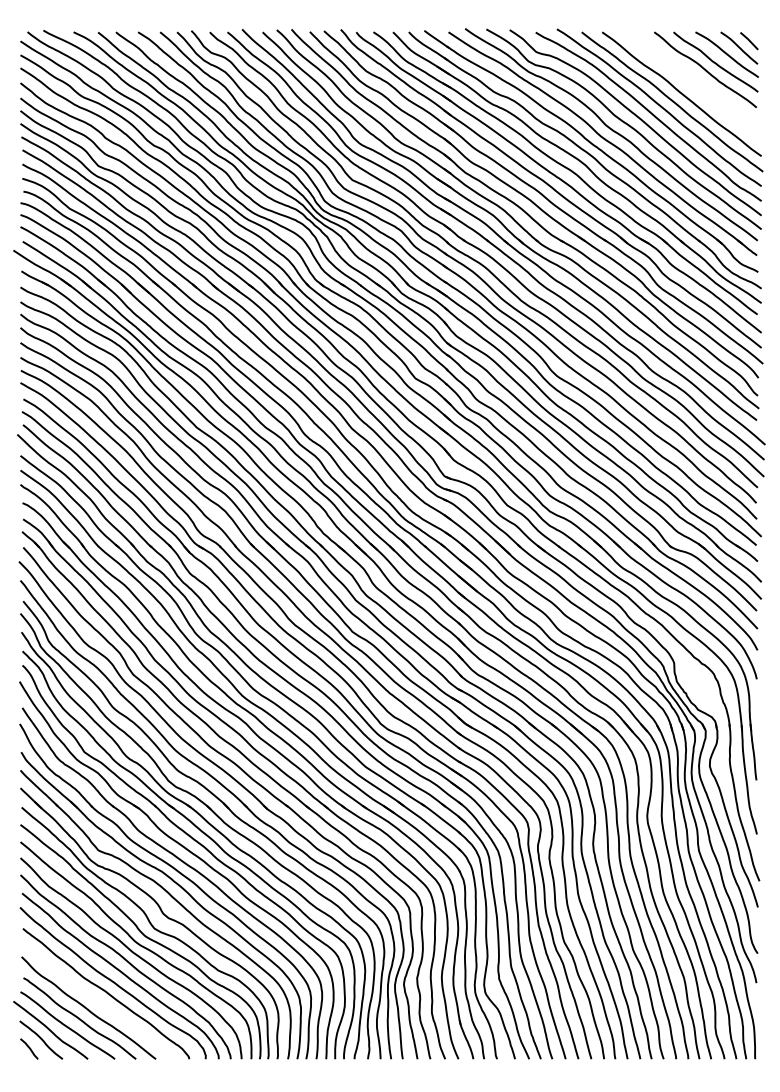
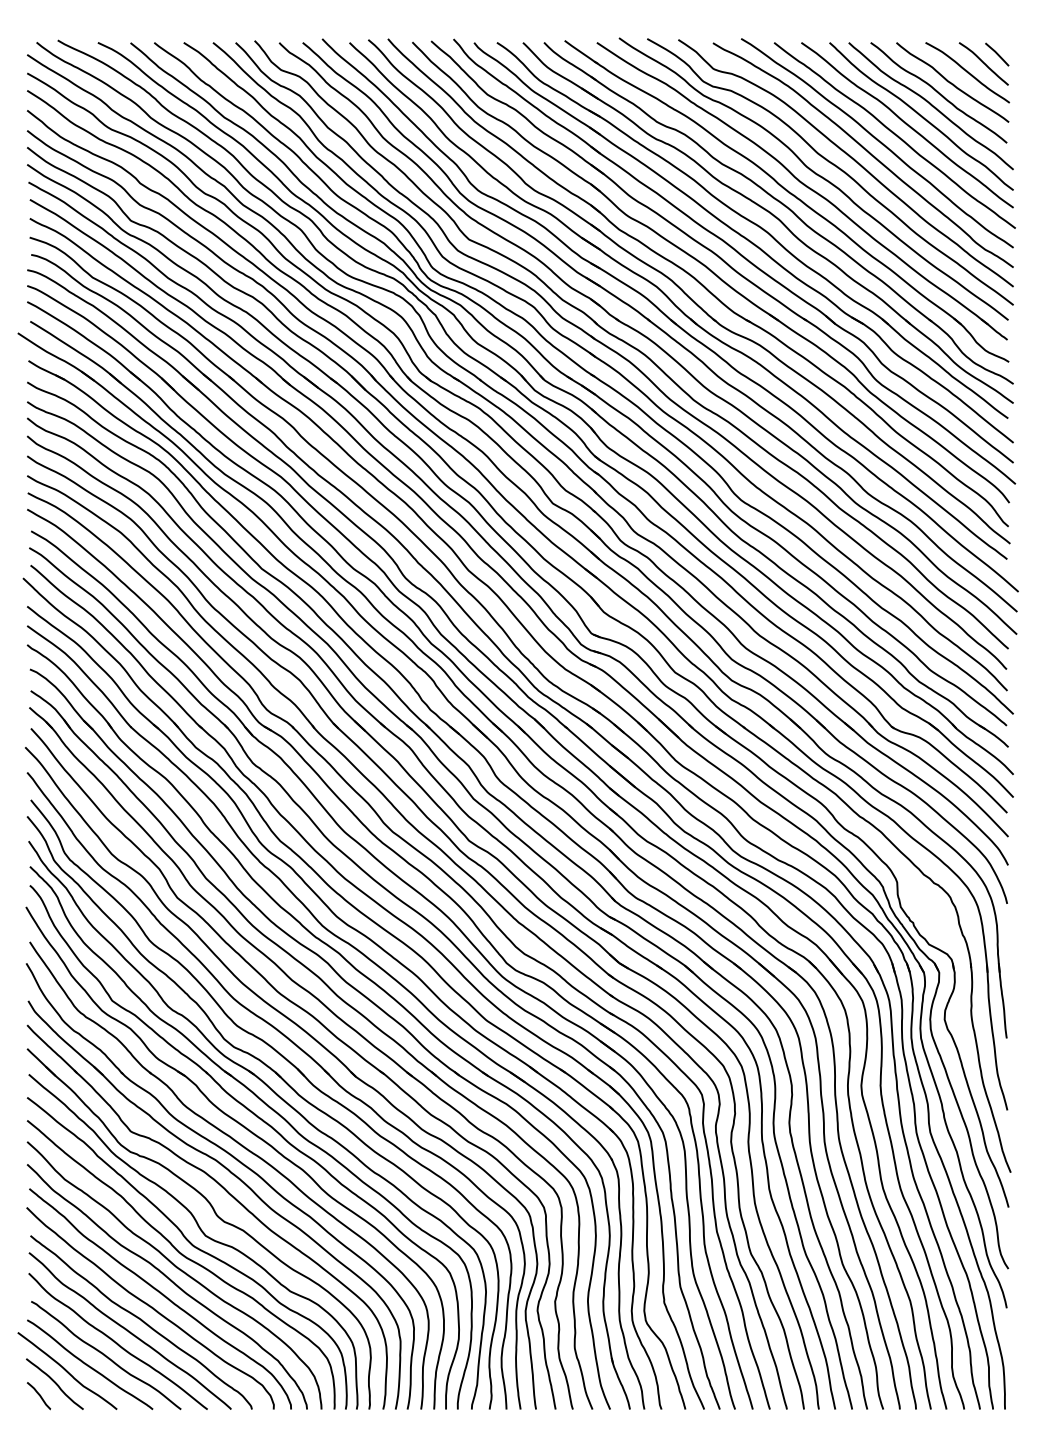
part: (692, 87) -> (921, 116), added
curve: (97, 1000) -> (129, 1331), added

